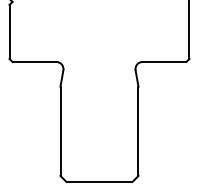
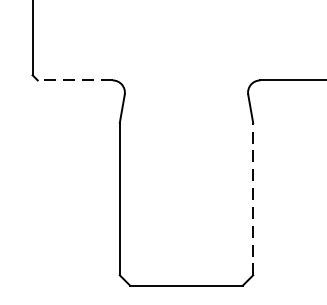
line: (34, 61) -> (75, 79), solid -> dashed
line: (138, 131) -> (253, 199), solid -> dashed

